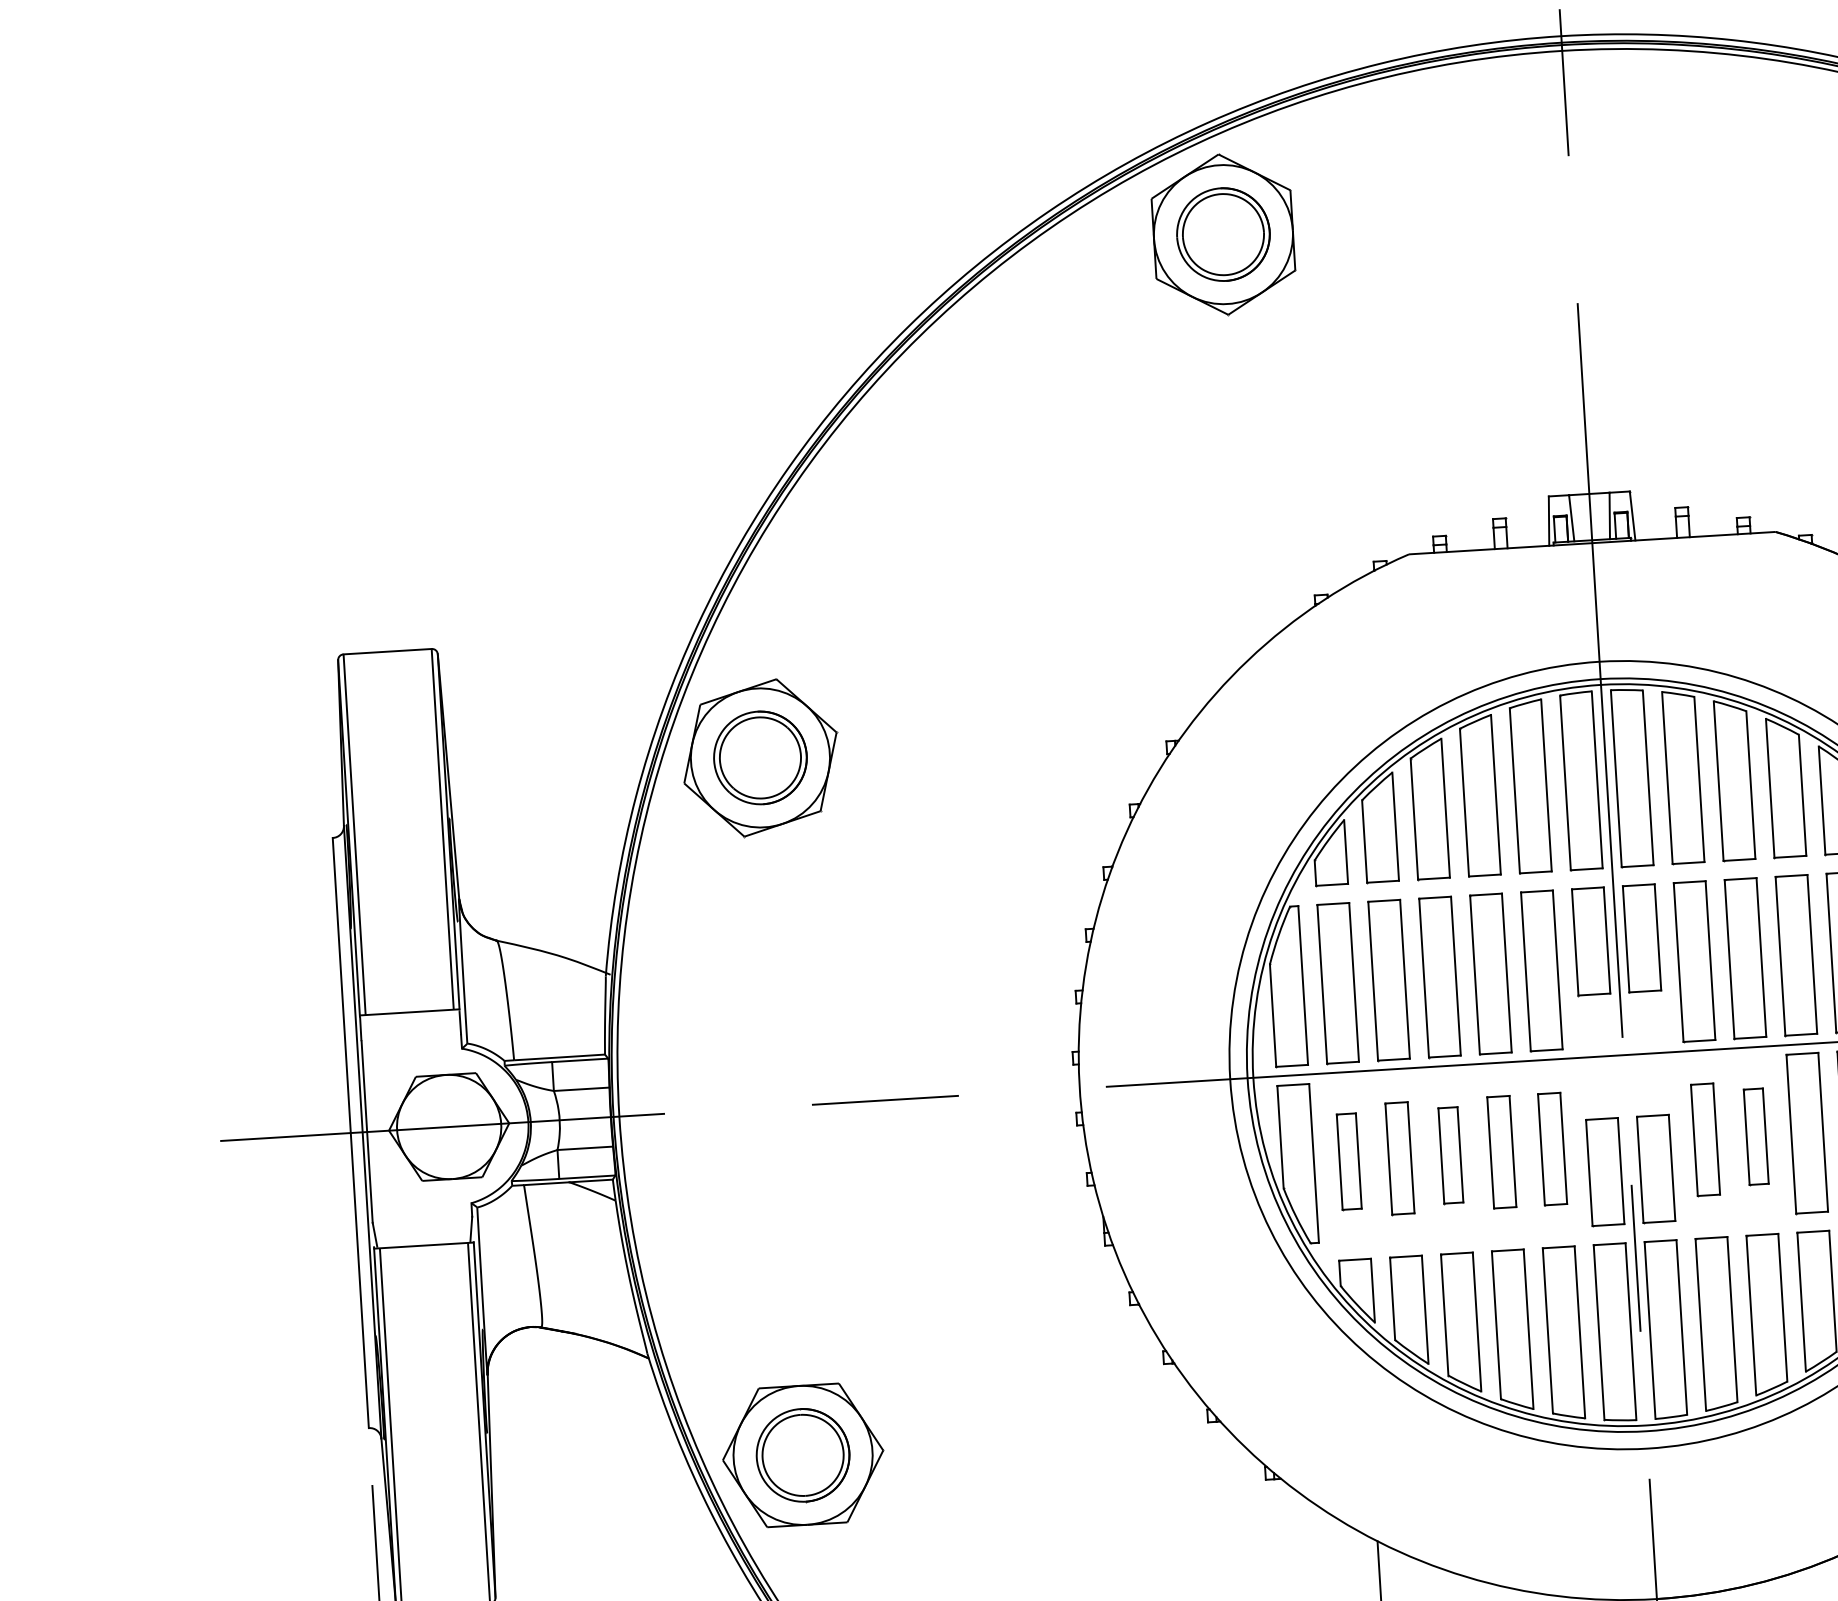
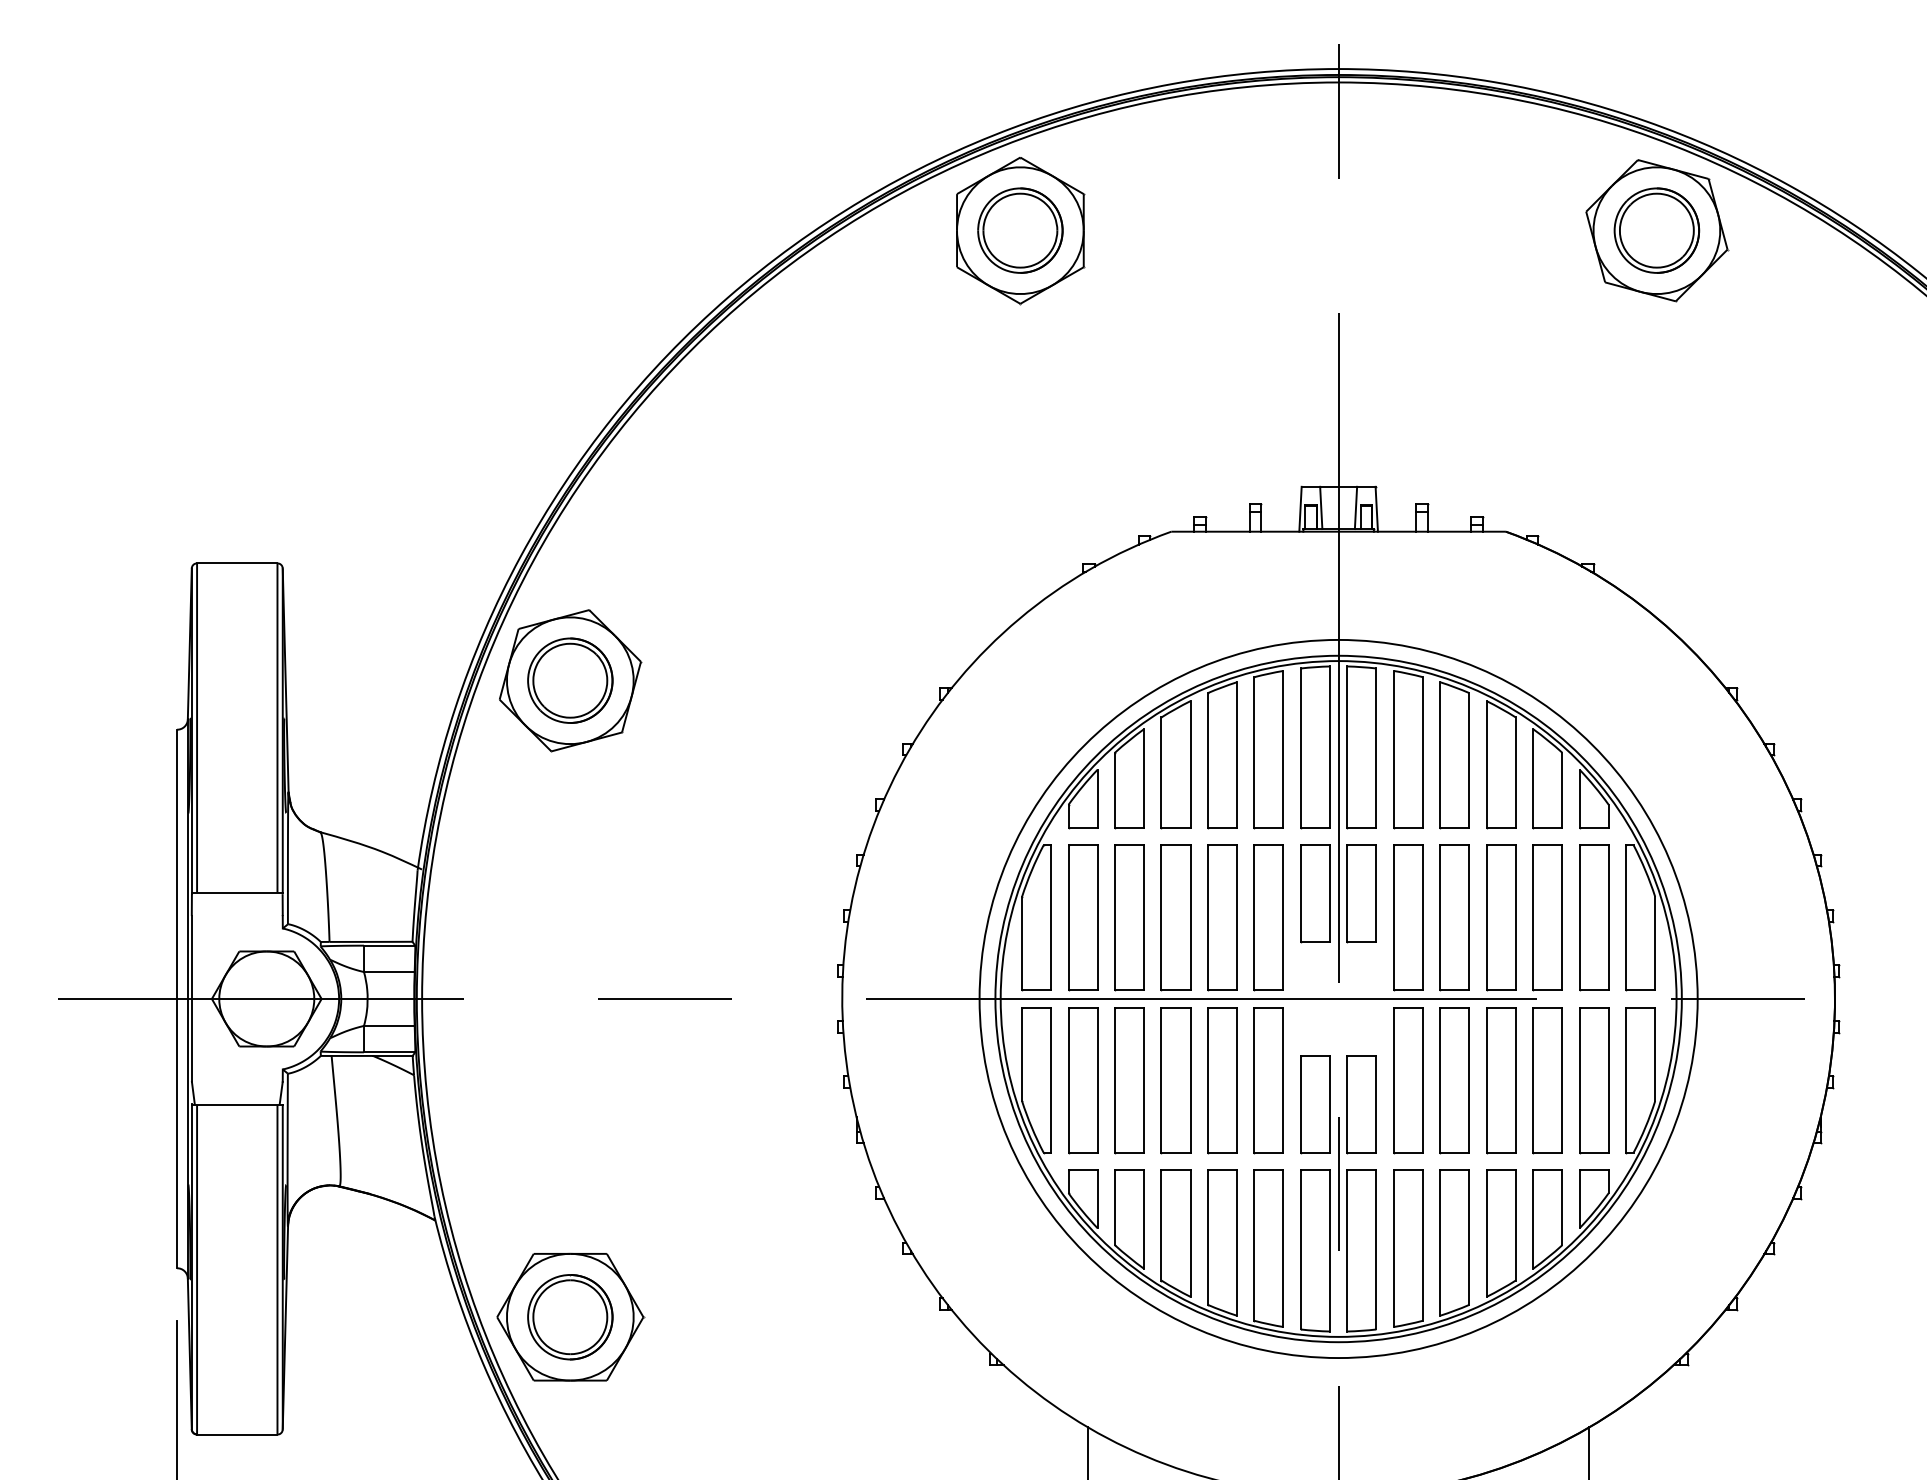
part: (1756, 1136) -> (1454, 1080), size x1.67
part: (1705, 1139) -> (1408, 1080), size x1.43
part: (1552, 1149) -> (1268, 1080), size x1.43
part: (1501, 1152) -> (1222, 1080), size x1.43
part: (1450, 1155) -> (1175, 1080), size x1.67
part: (1399, 1158) -> (1129, 1080), size x1.43
part: (1349, 1161) -> (1083, 1080), size x1.67

